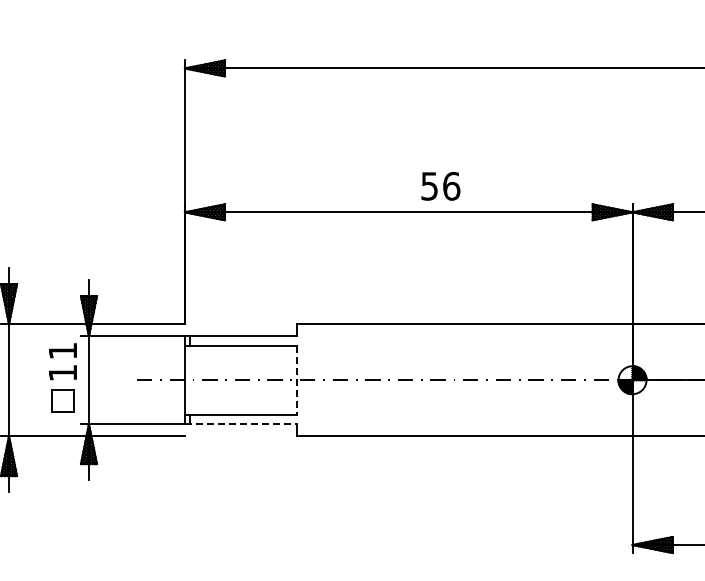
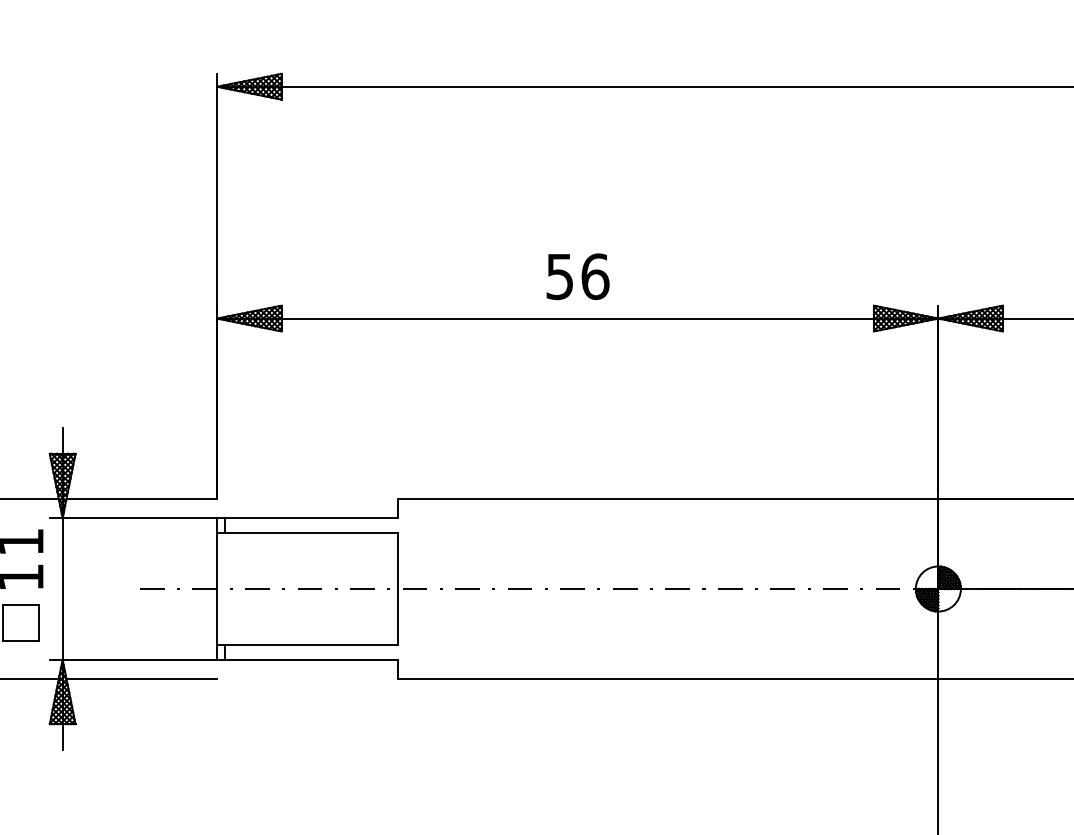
text: (440, 185) -> (577, 275), moved
line: (296, 380) -> (396, 589), dashed -> solid
line: (240, 424) -> (306, 660), dashed -> solid

